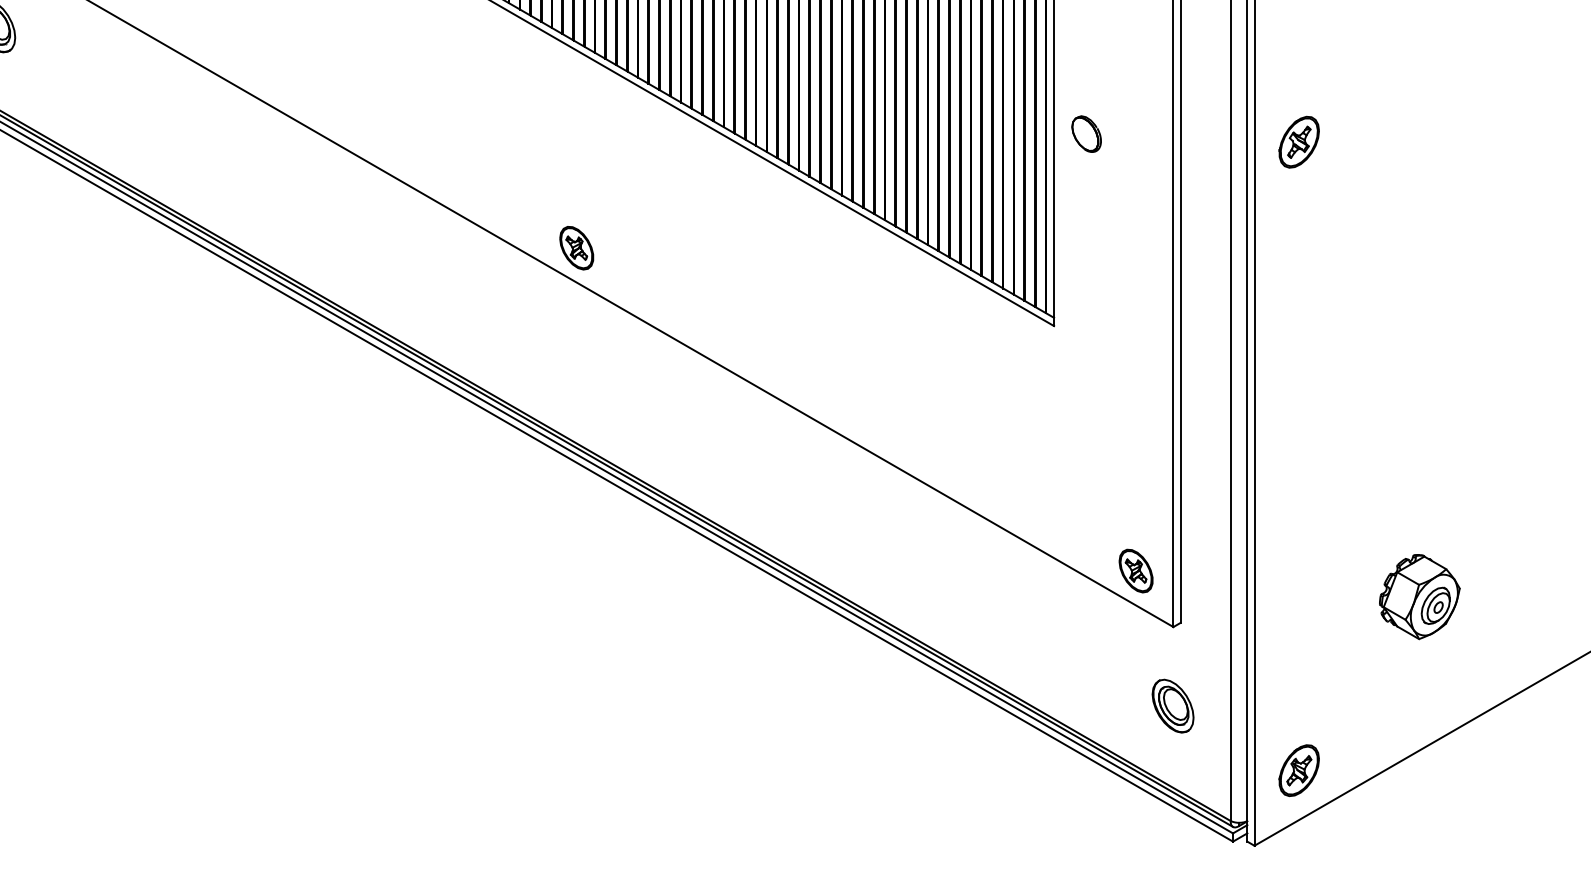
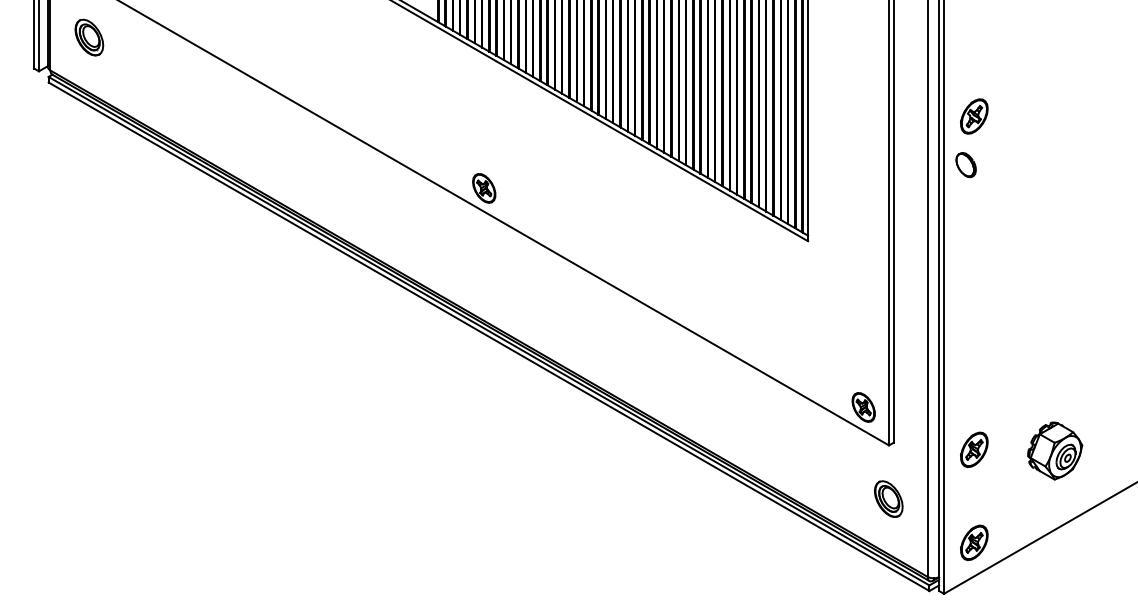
part: (1085, 134) -> (965, 165), moved
part: (1420, 596) -> (1055, 450), moved
part: (1299, 633) -> (974, 449), added

